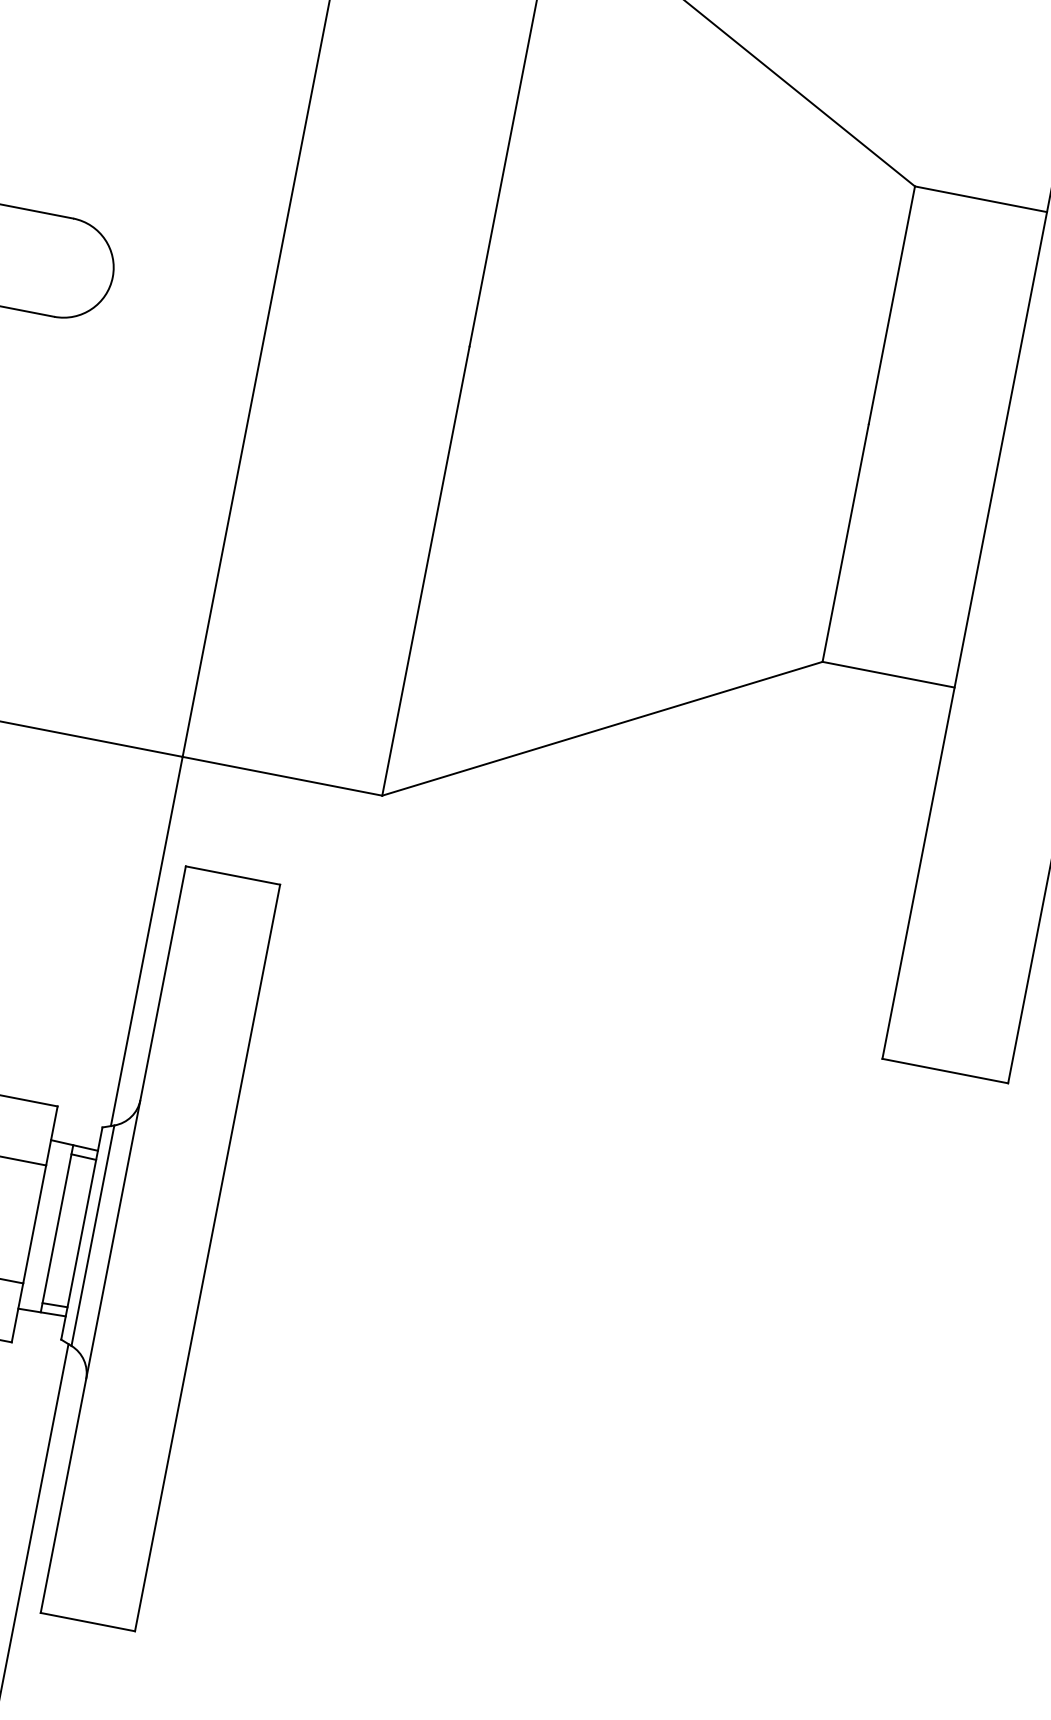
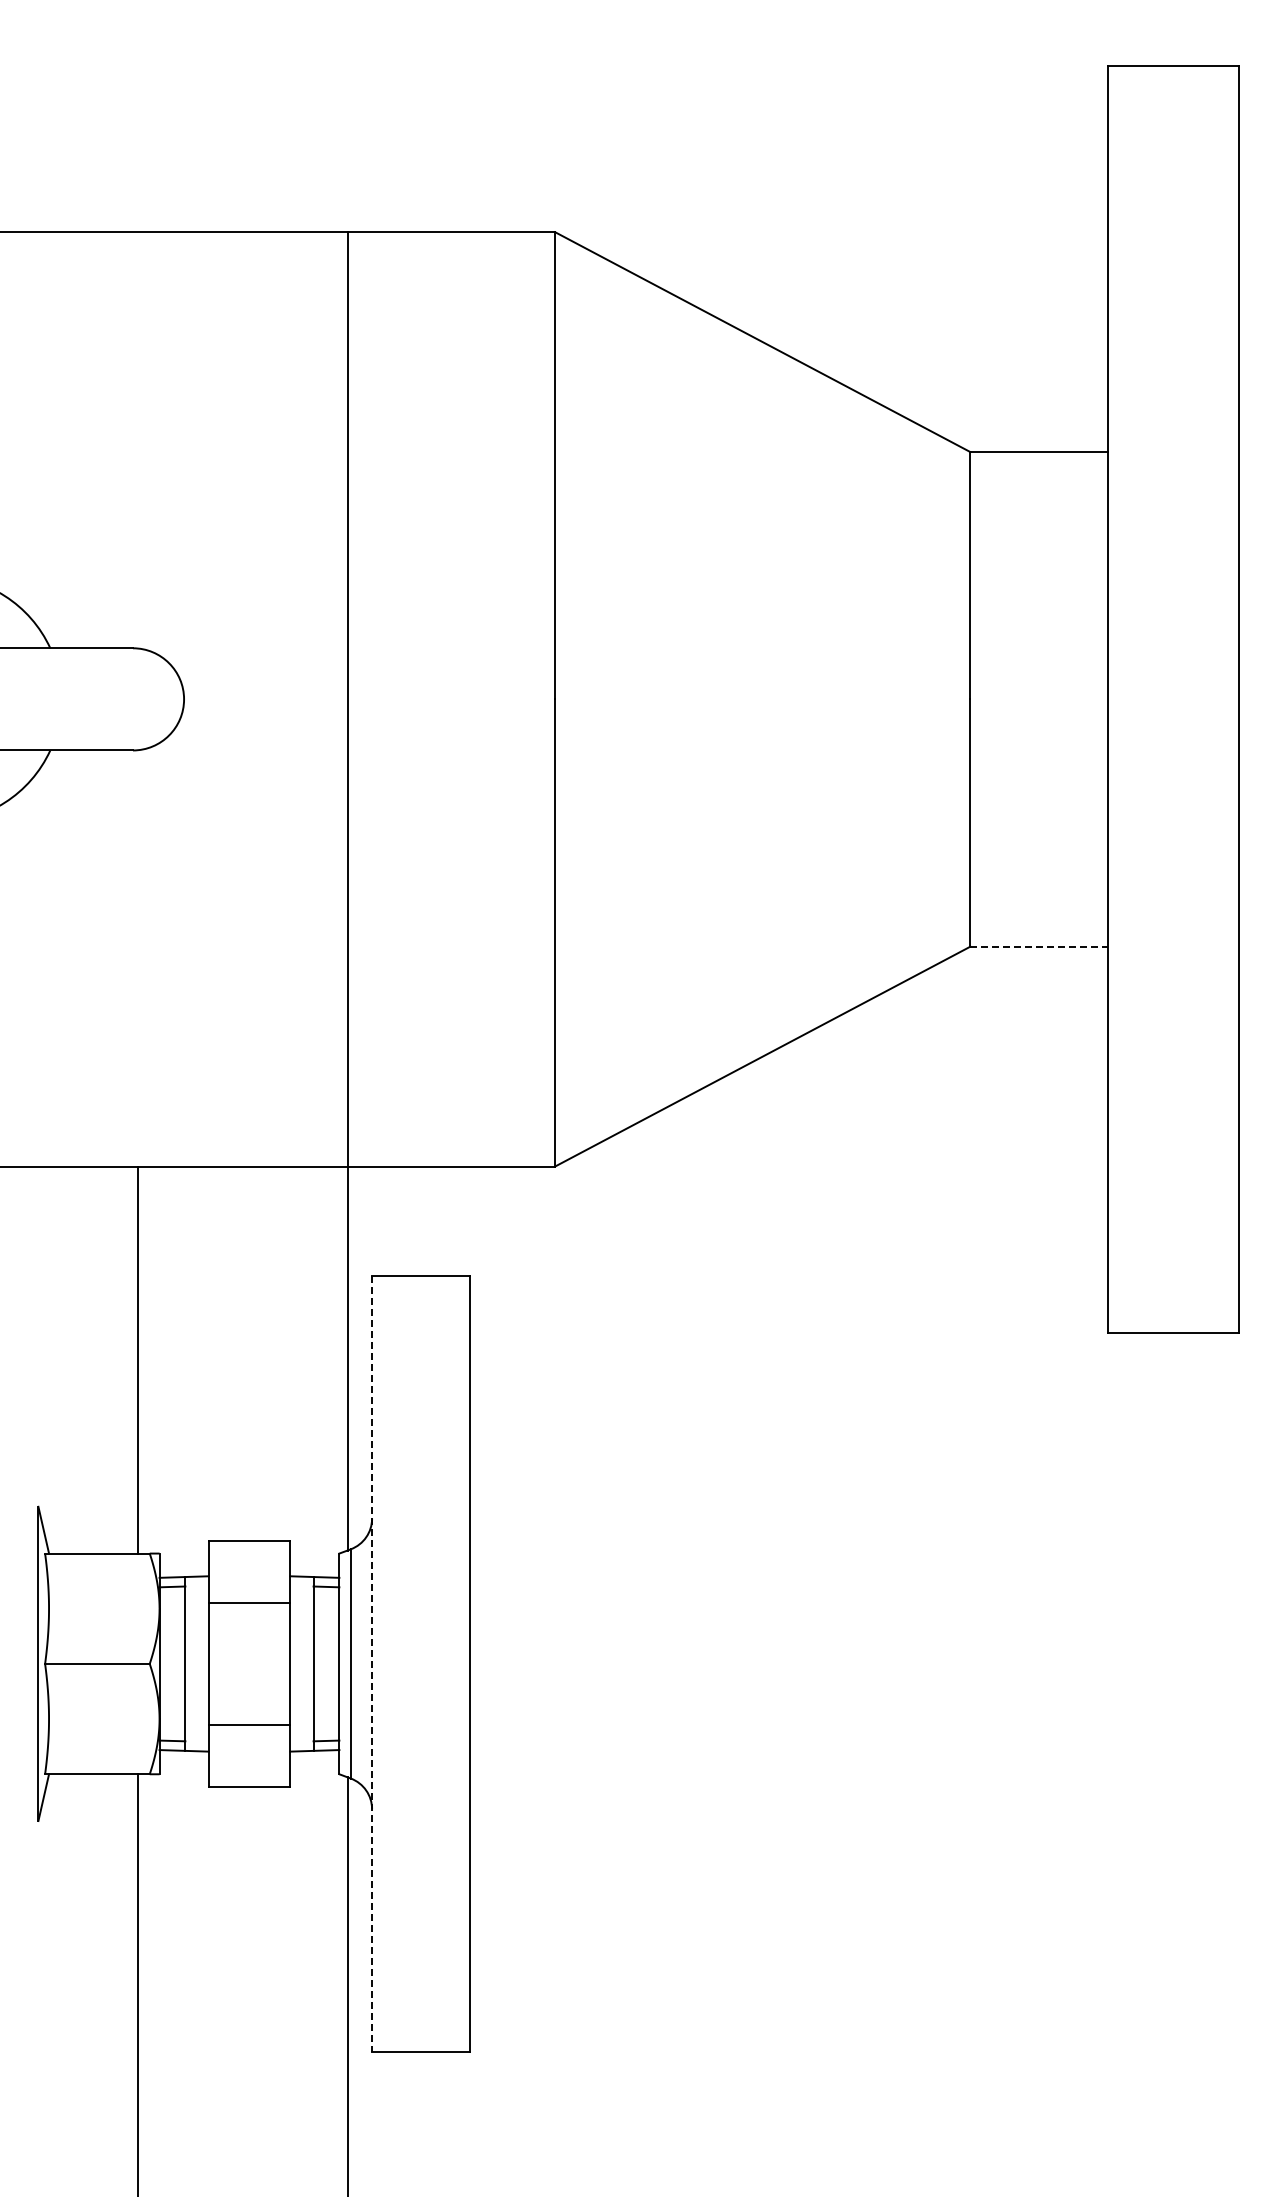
line: (889, 674) -> (1039, 946), solid -> dashed
line: (113, 1240) -> (372, 1664), solid -> dashed

